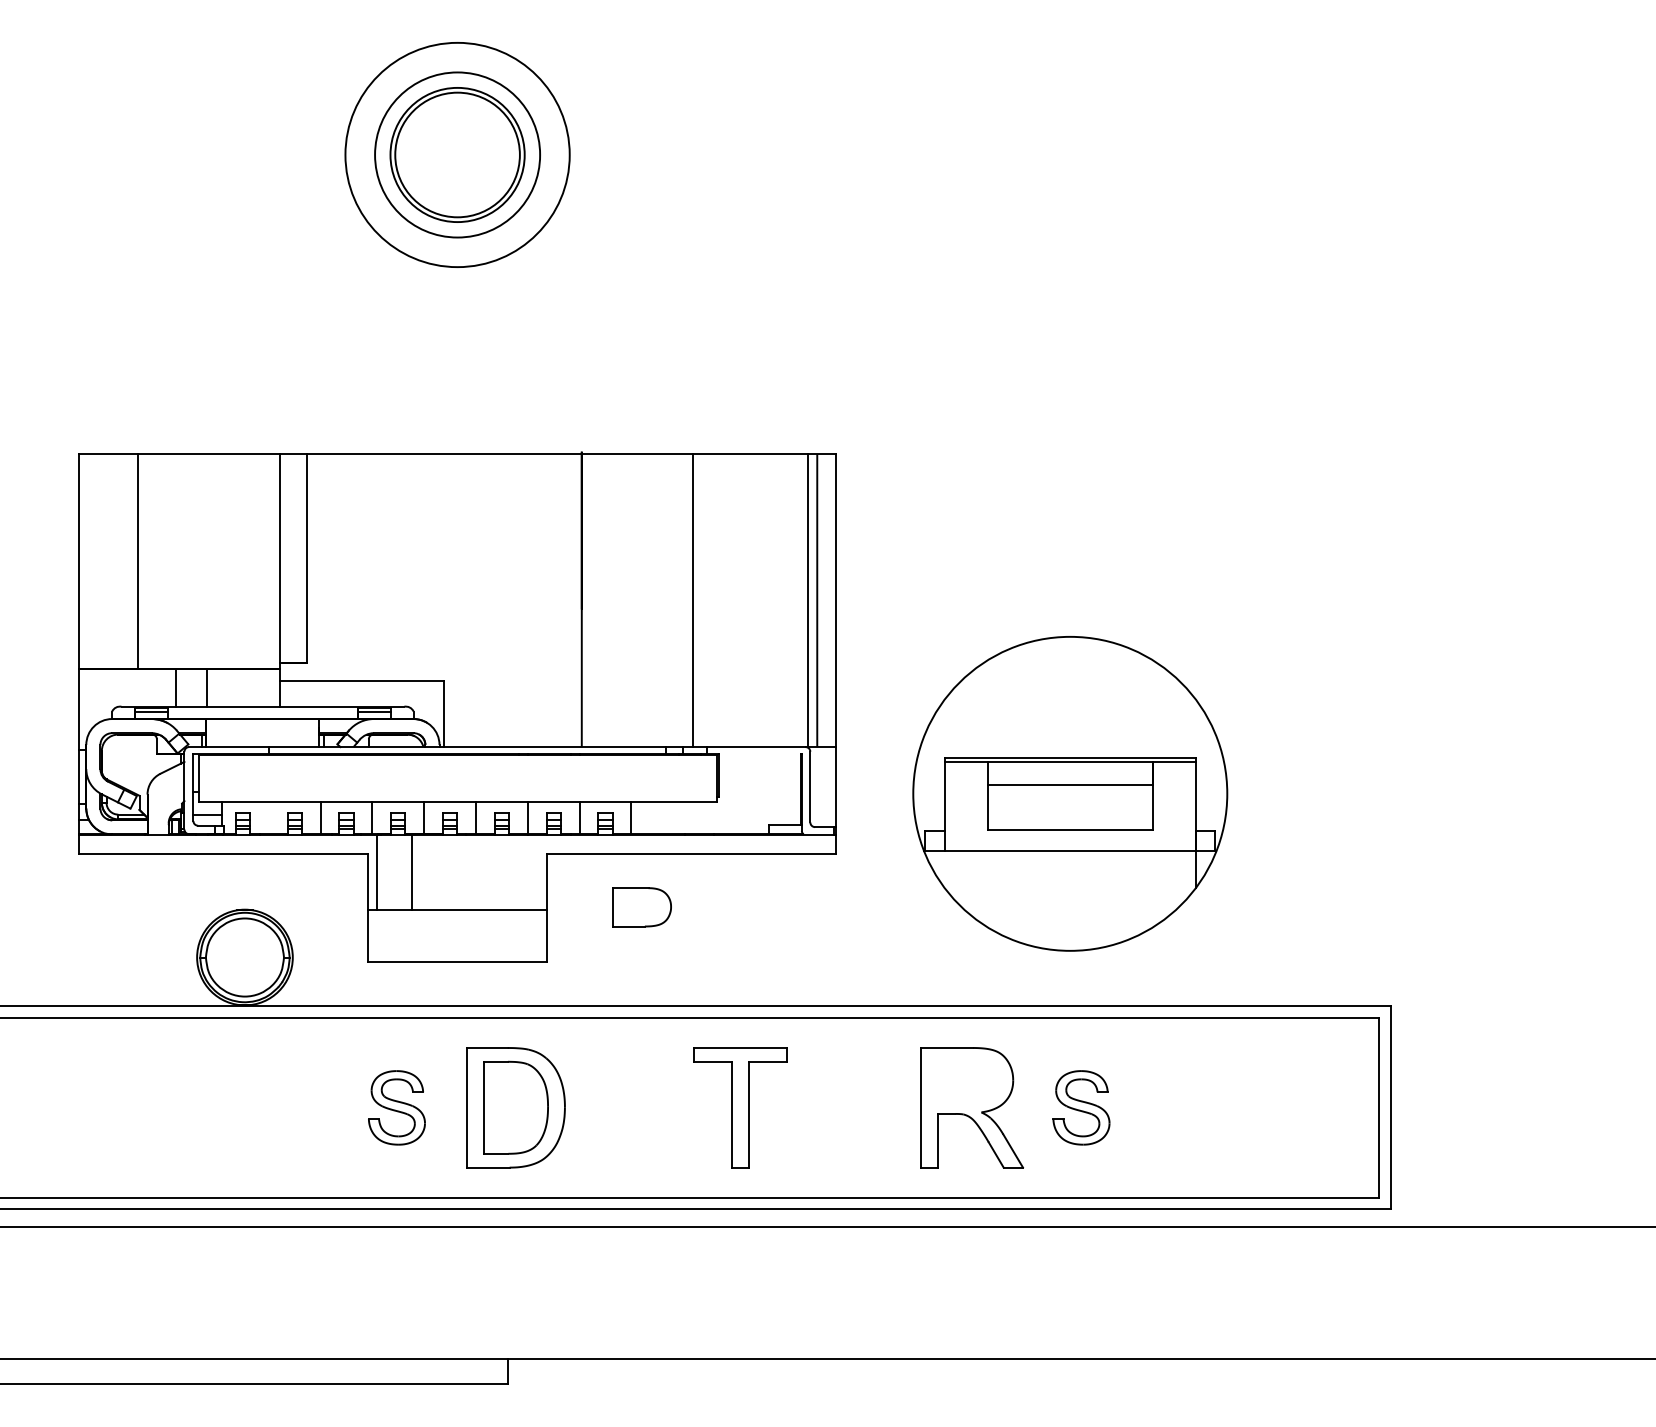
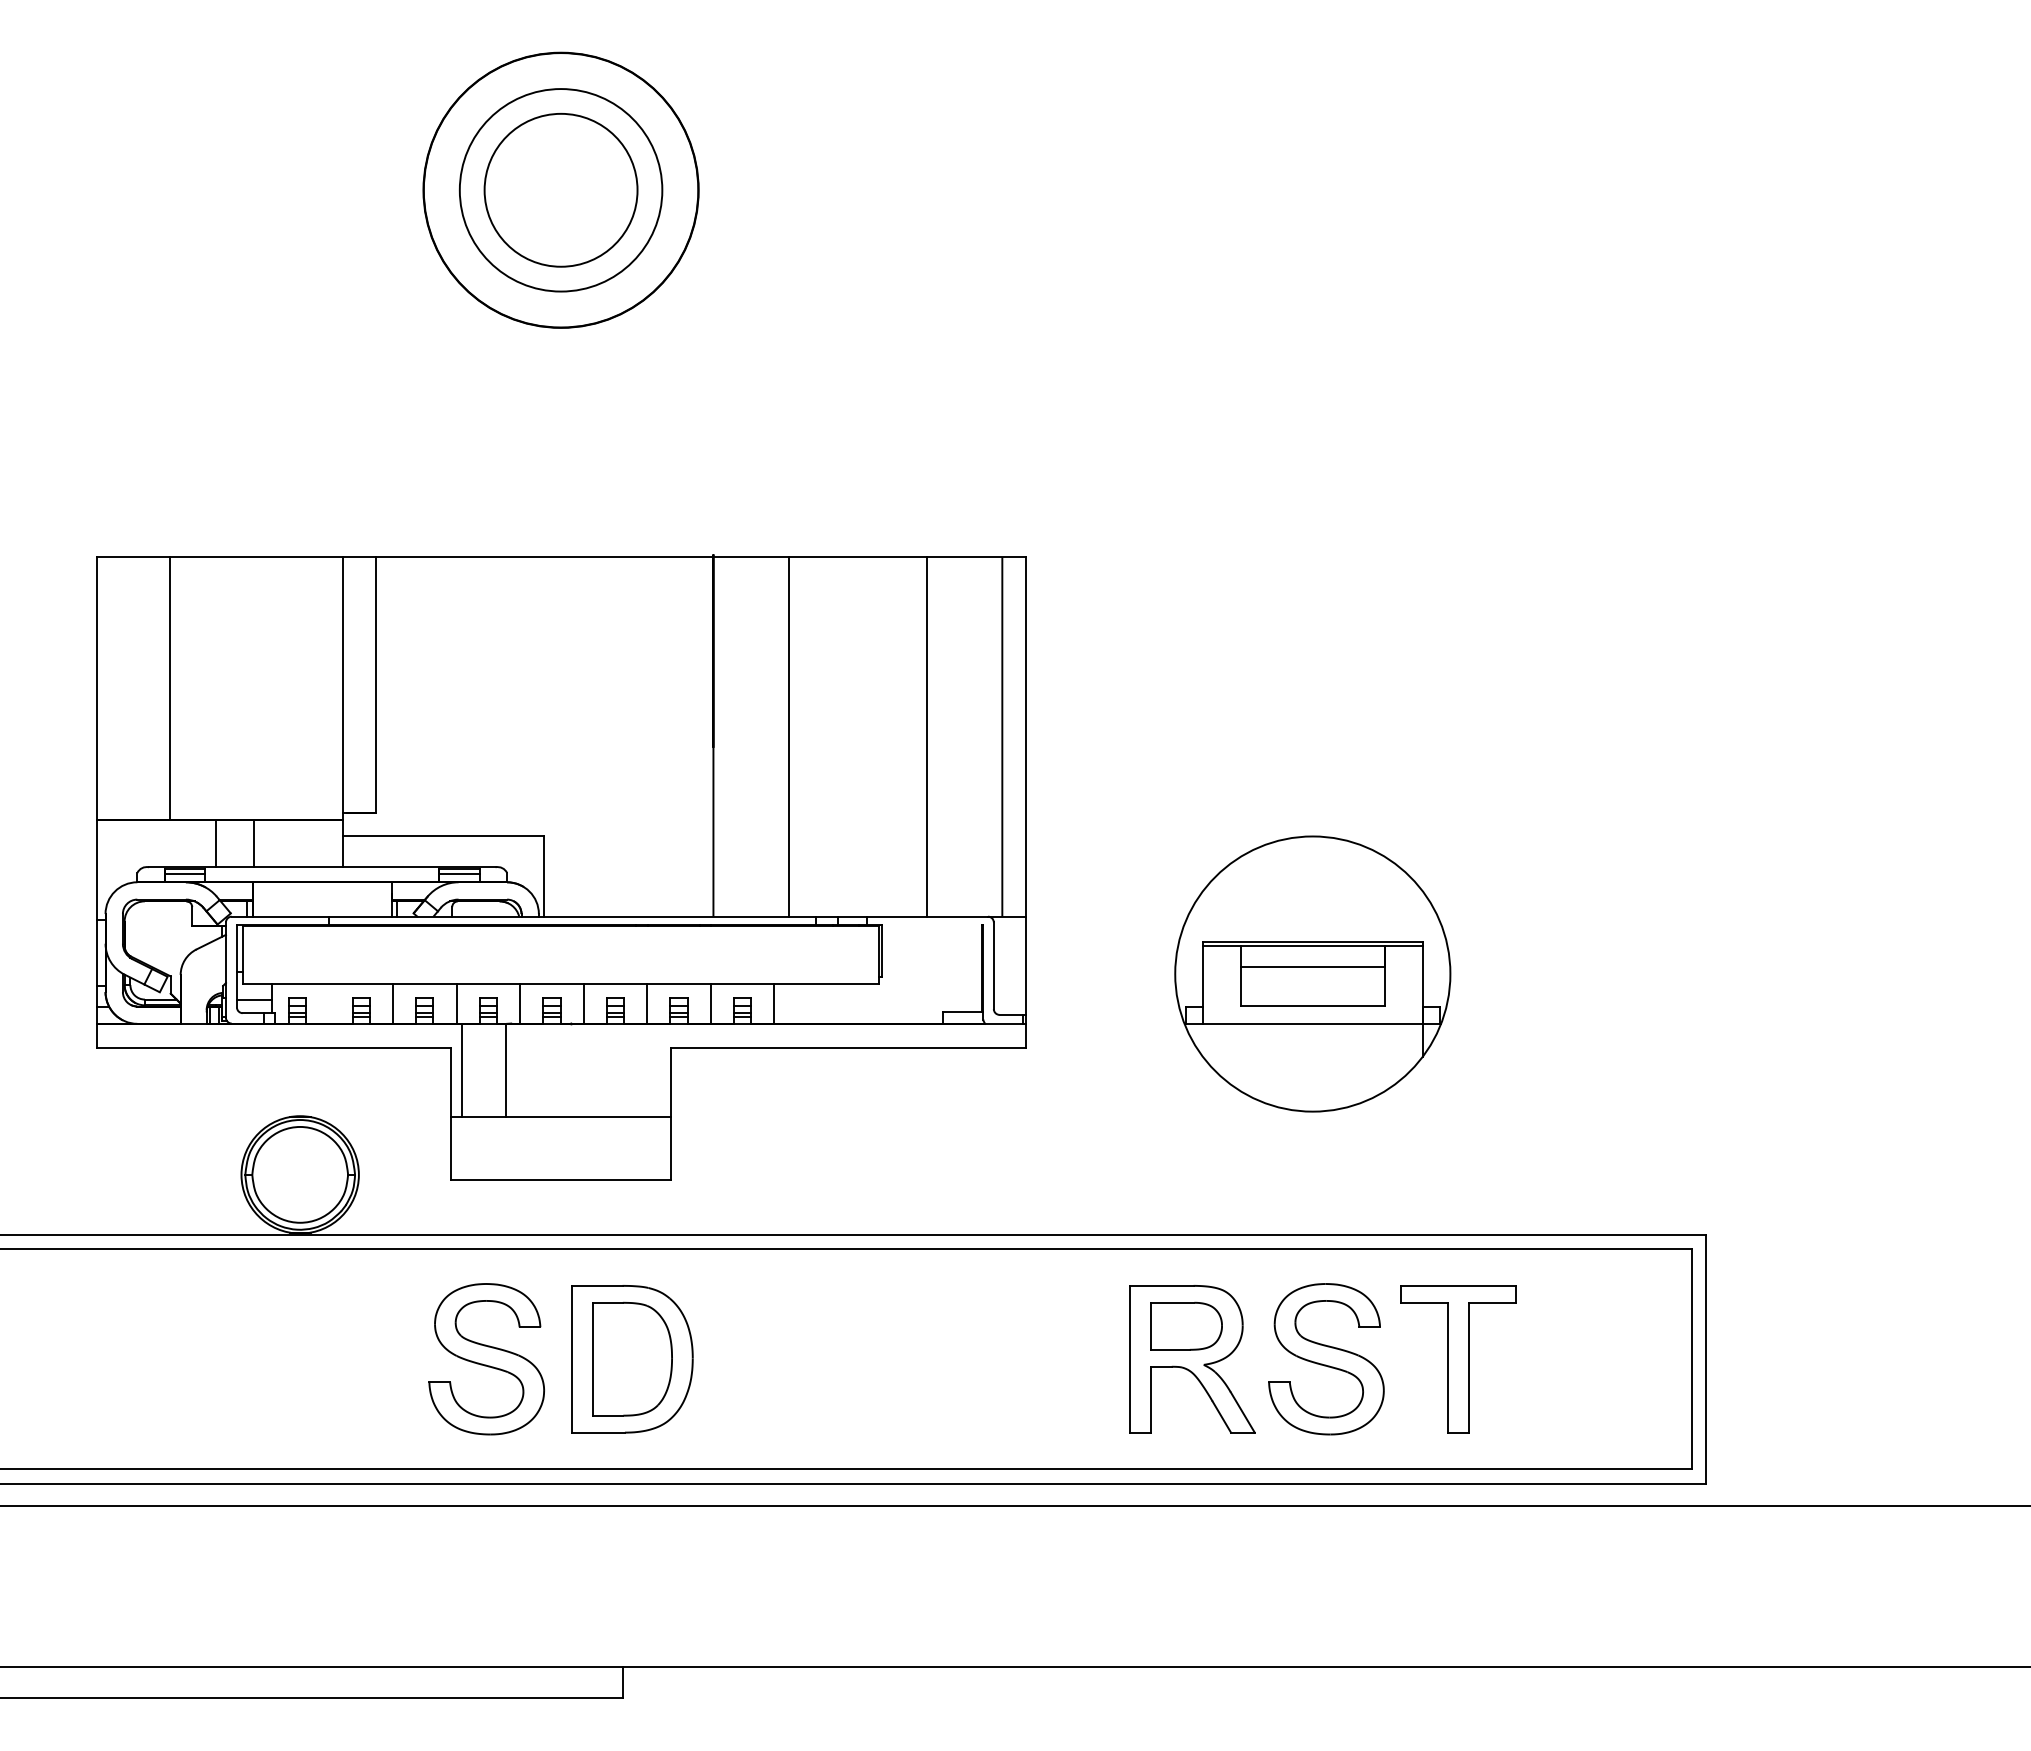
circle: (457, 155) -> (560, 190), size x1.67
line: (692, 600) -> (788, 736), moved
line: (808, 600) -> (927, 736), moved
part: (1070, 793) -> (1312, 973), size x0.71
part: (642, 906) -> (1186, 1325), moved
part: (396, 1108) -> (486, 1359), size x1.67
part: (740, 1108) -> (1458, 1359), moved
part: (1081, 1108) -> (1326, 1359), size x1.67

